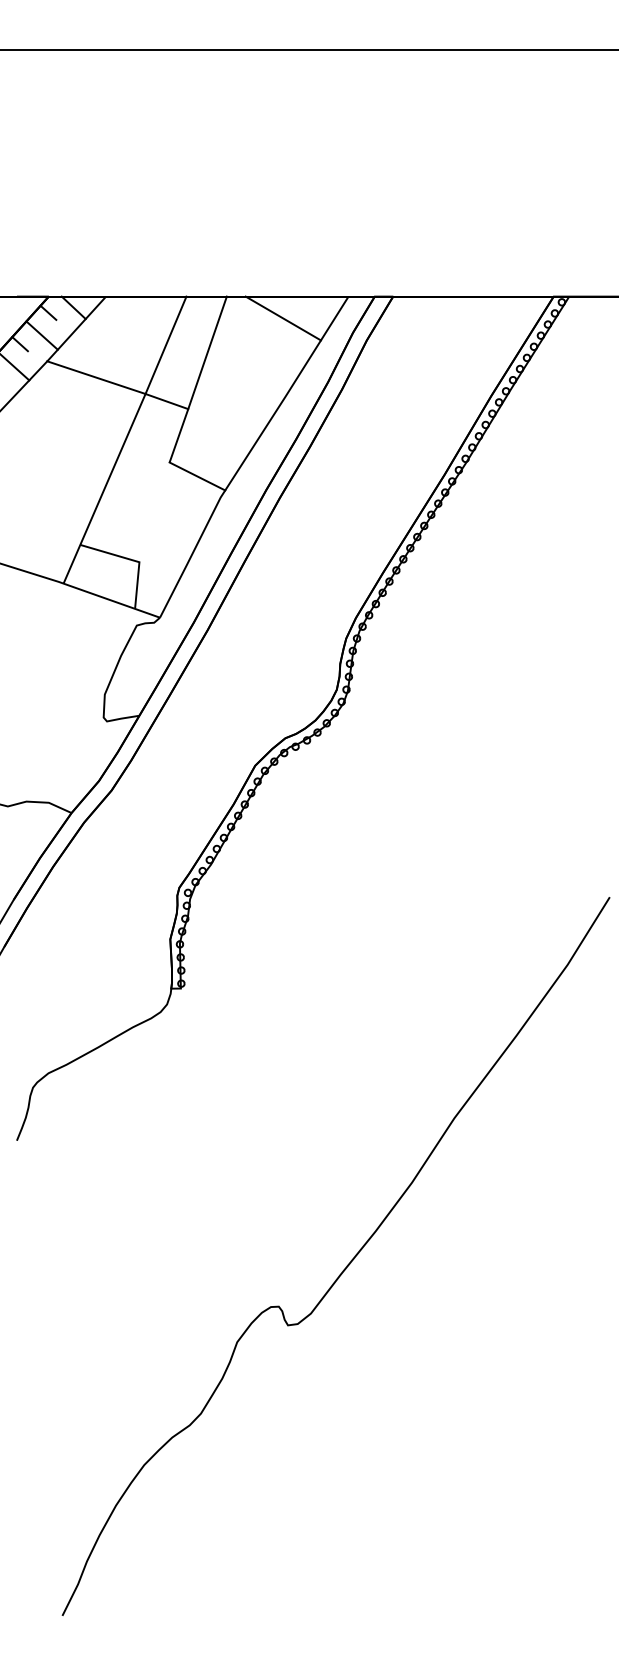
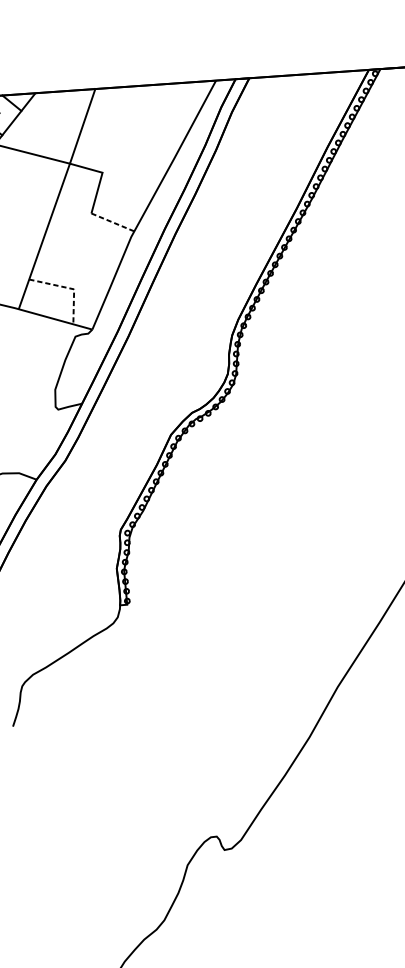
line: (282, 318) -> (168, 100), removed
line: (207, 352) -> (113, 129), removed
line: (197, 476) -> (112, 222), solid -> dashed
line: (132, 560) -> (68, 288), solid -> dashed

